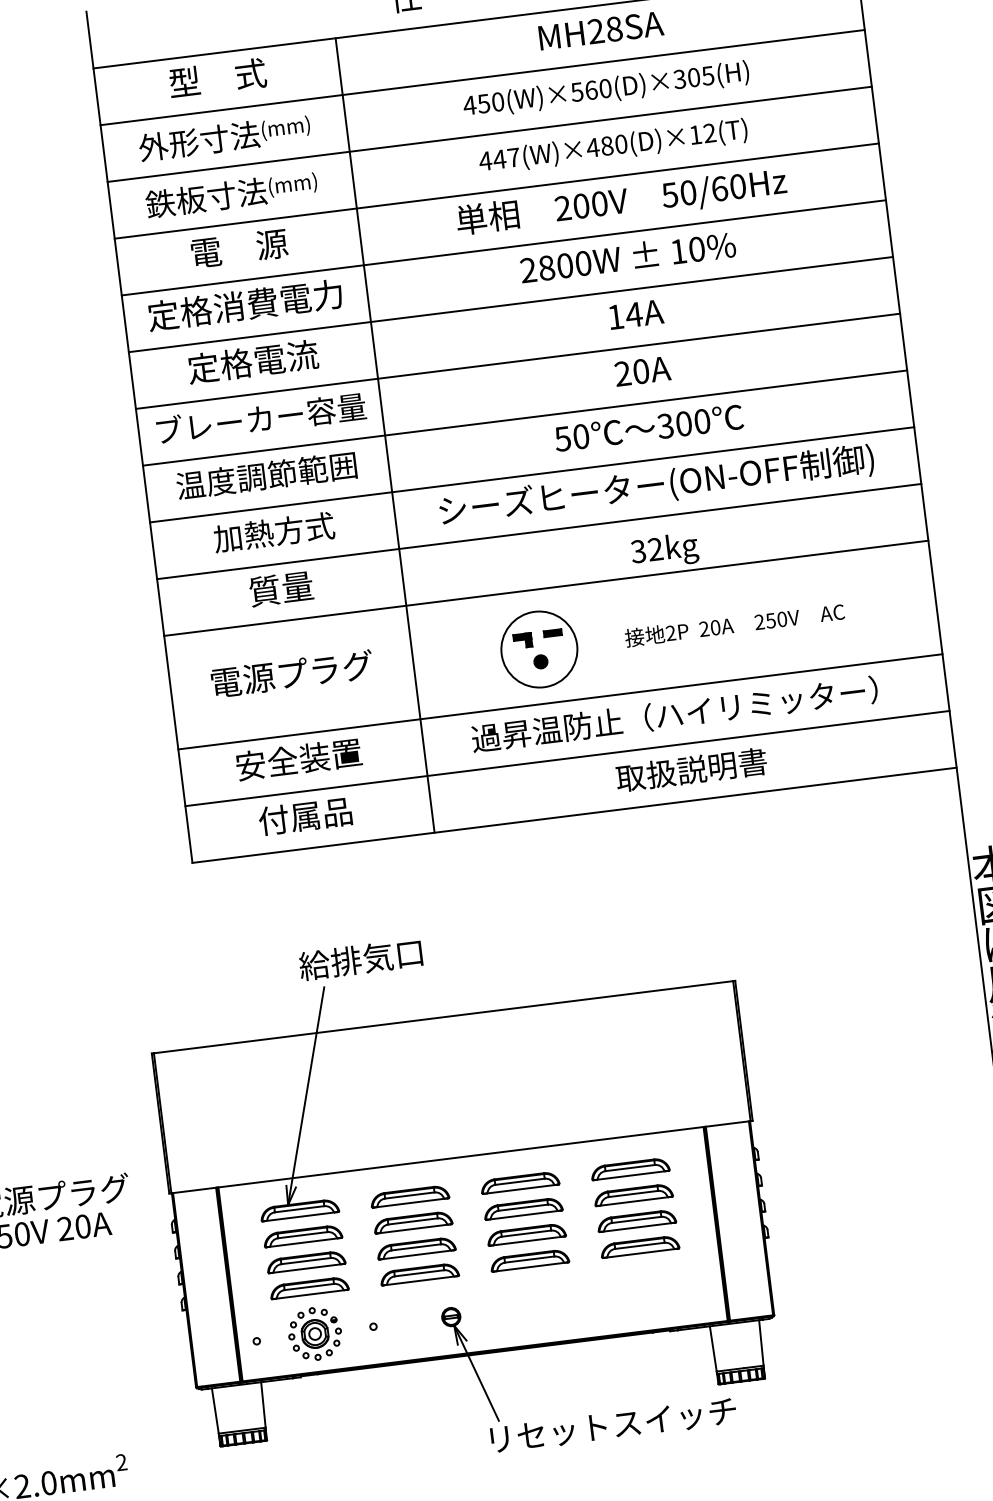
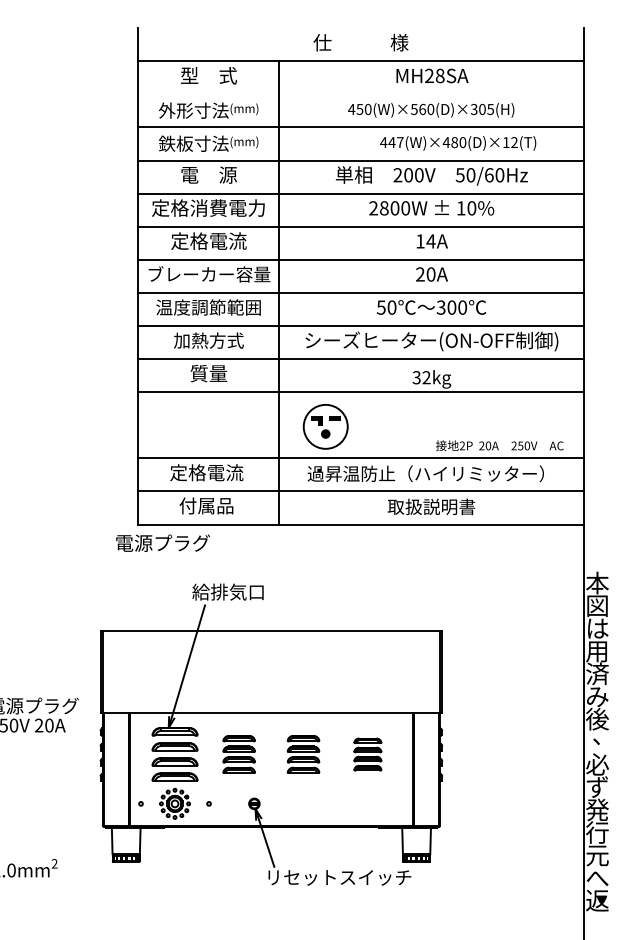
line: (481, 77) -> (360, 94), removed
text: (613, 146) -> (458, 143), moved
text: (734, 624) -> (499, 445), moved
part: (538, 648) -> (325, 426), moved
text: (291, 672) -> (162, 542), moved
text: (298, 759) -> (206, 472), 安全装置 -> 定格電流
part: (634, 1208) -> (367, 754), size x0.6
part: (524, 1221) -> (303, 754), size x0.7
part: (413, 1235) -> (238, 754), size x0.7

